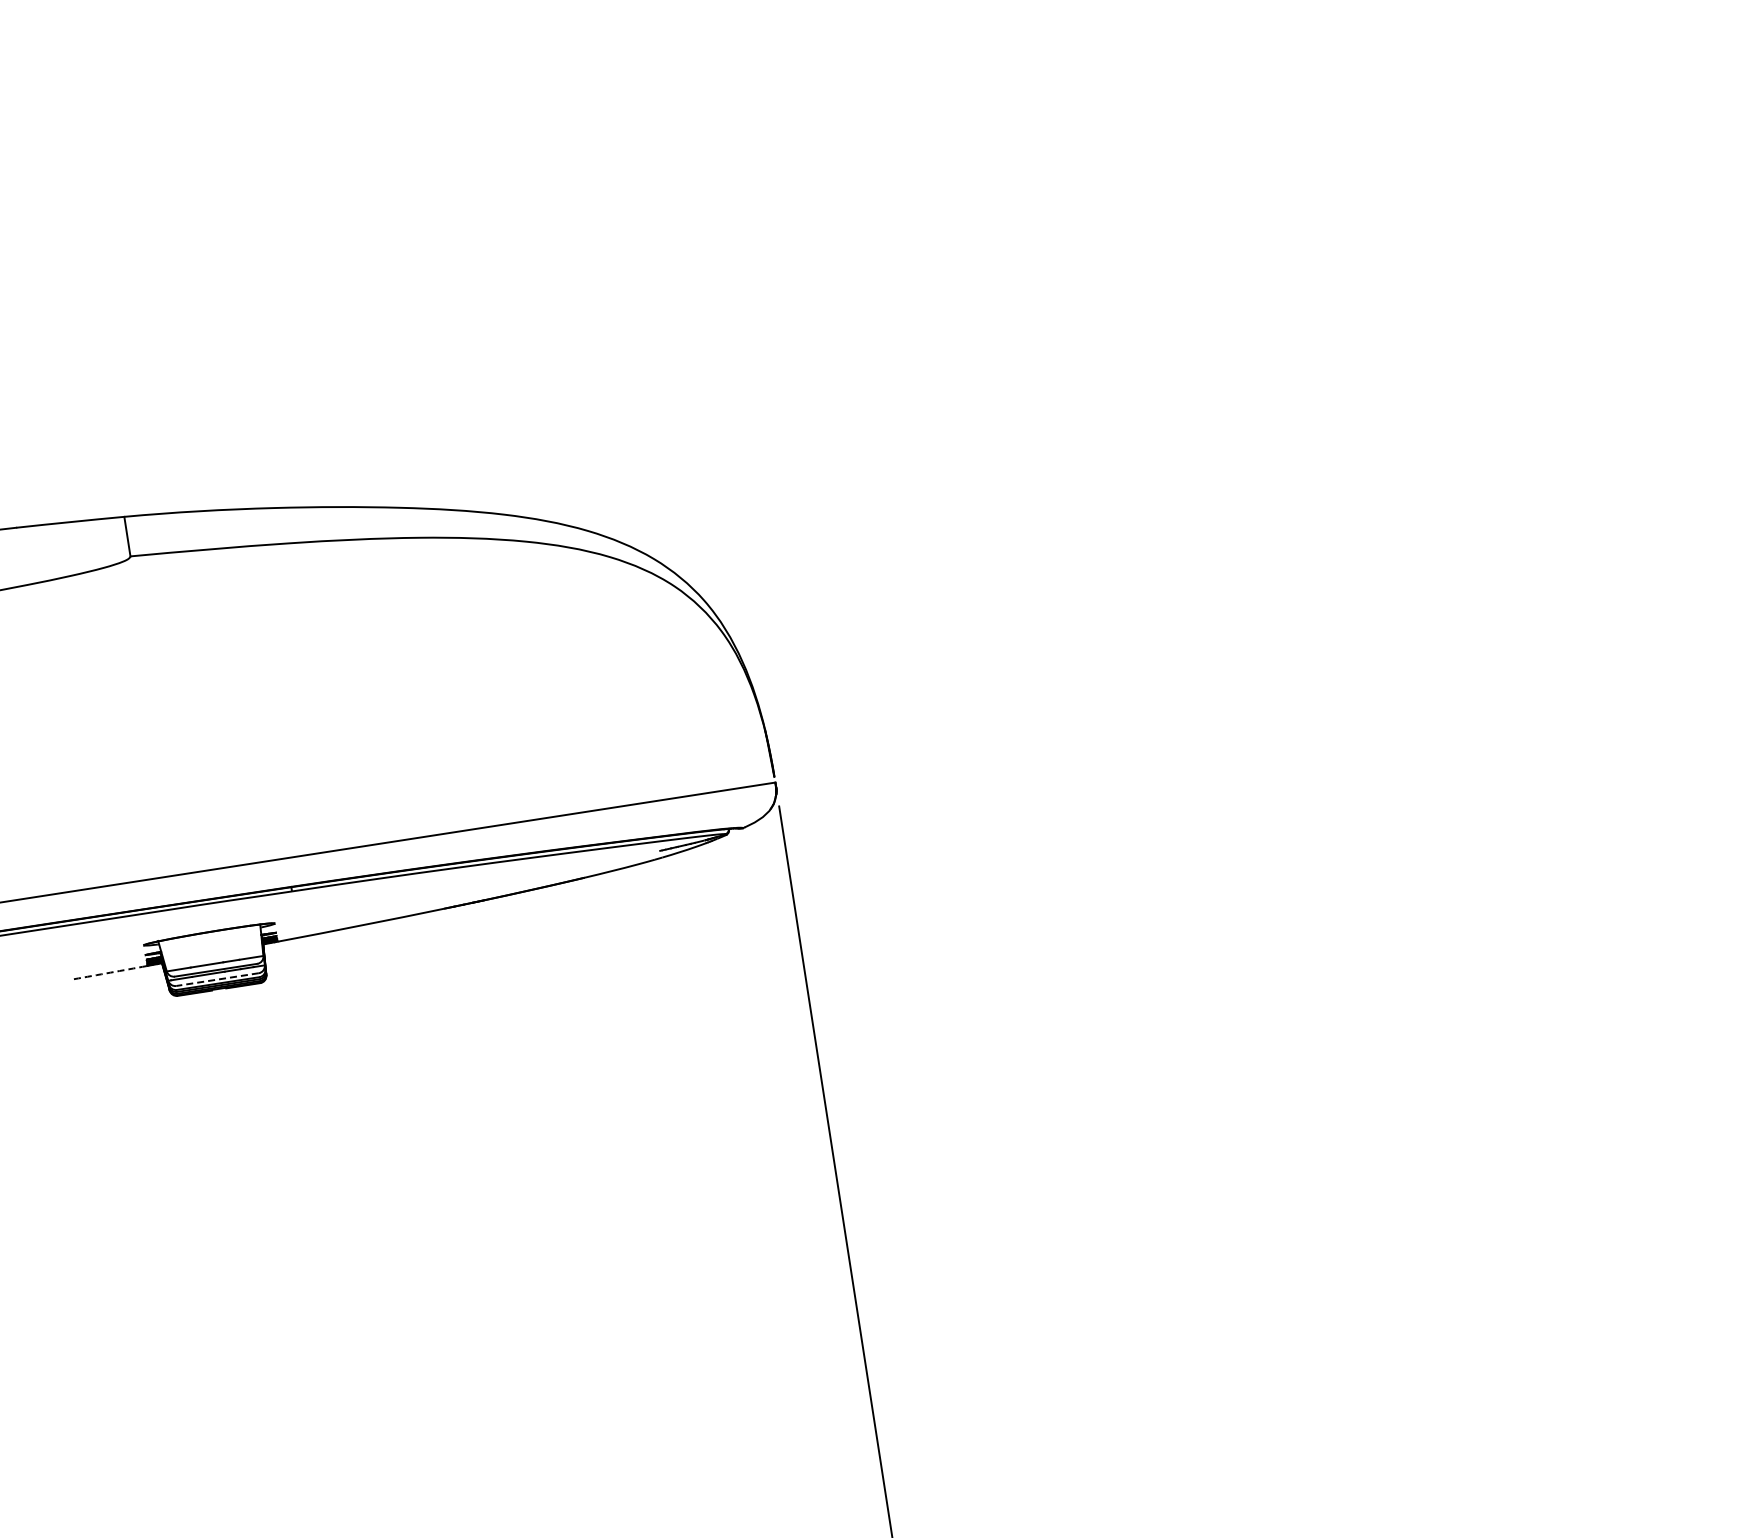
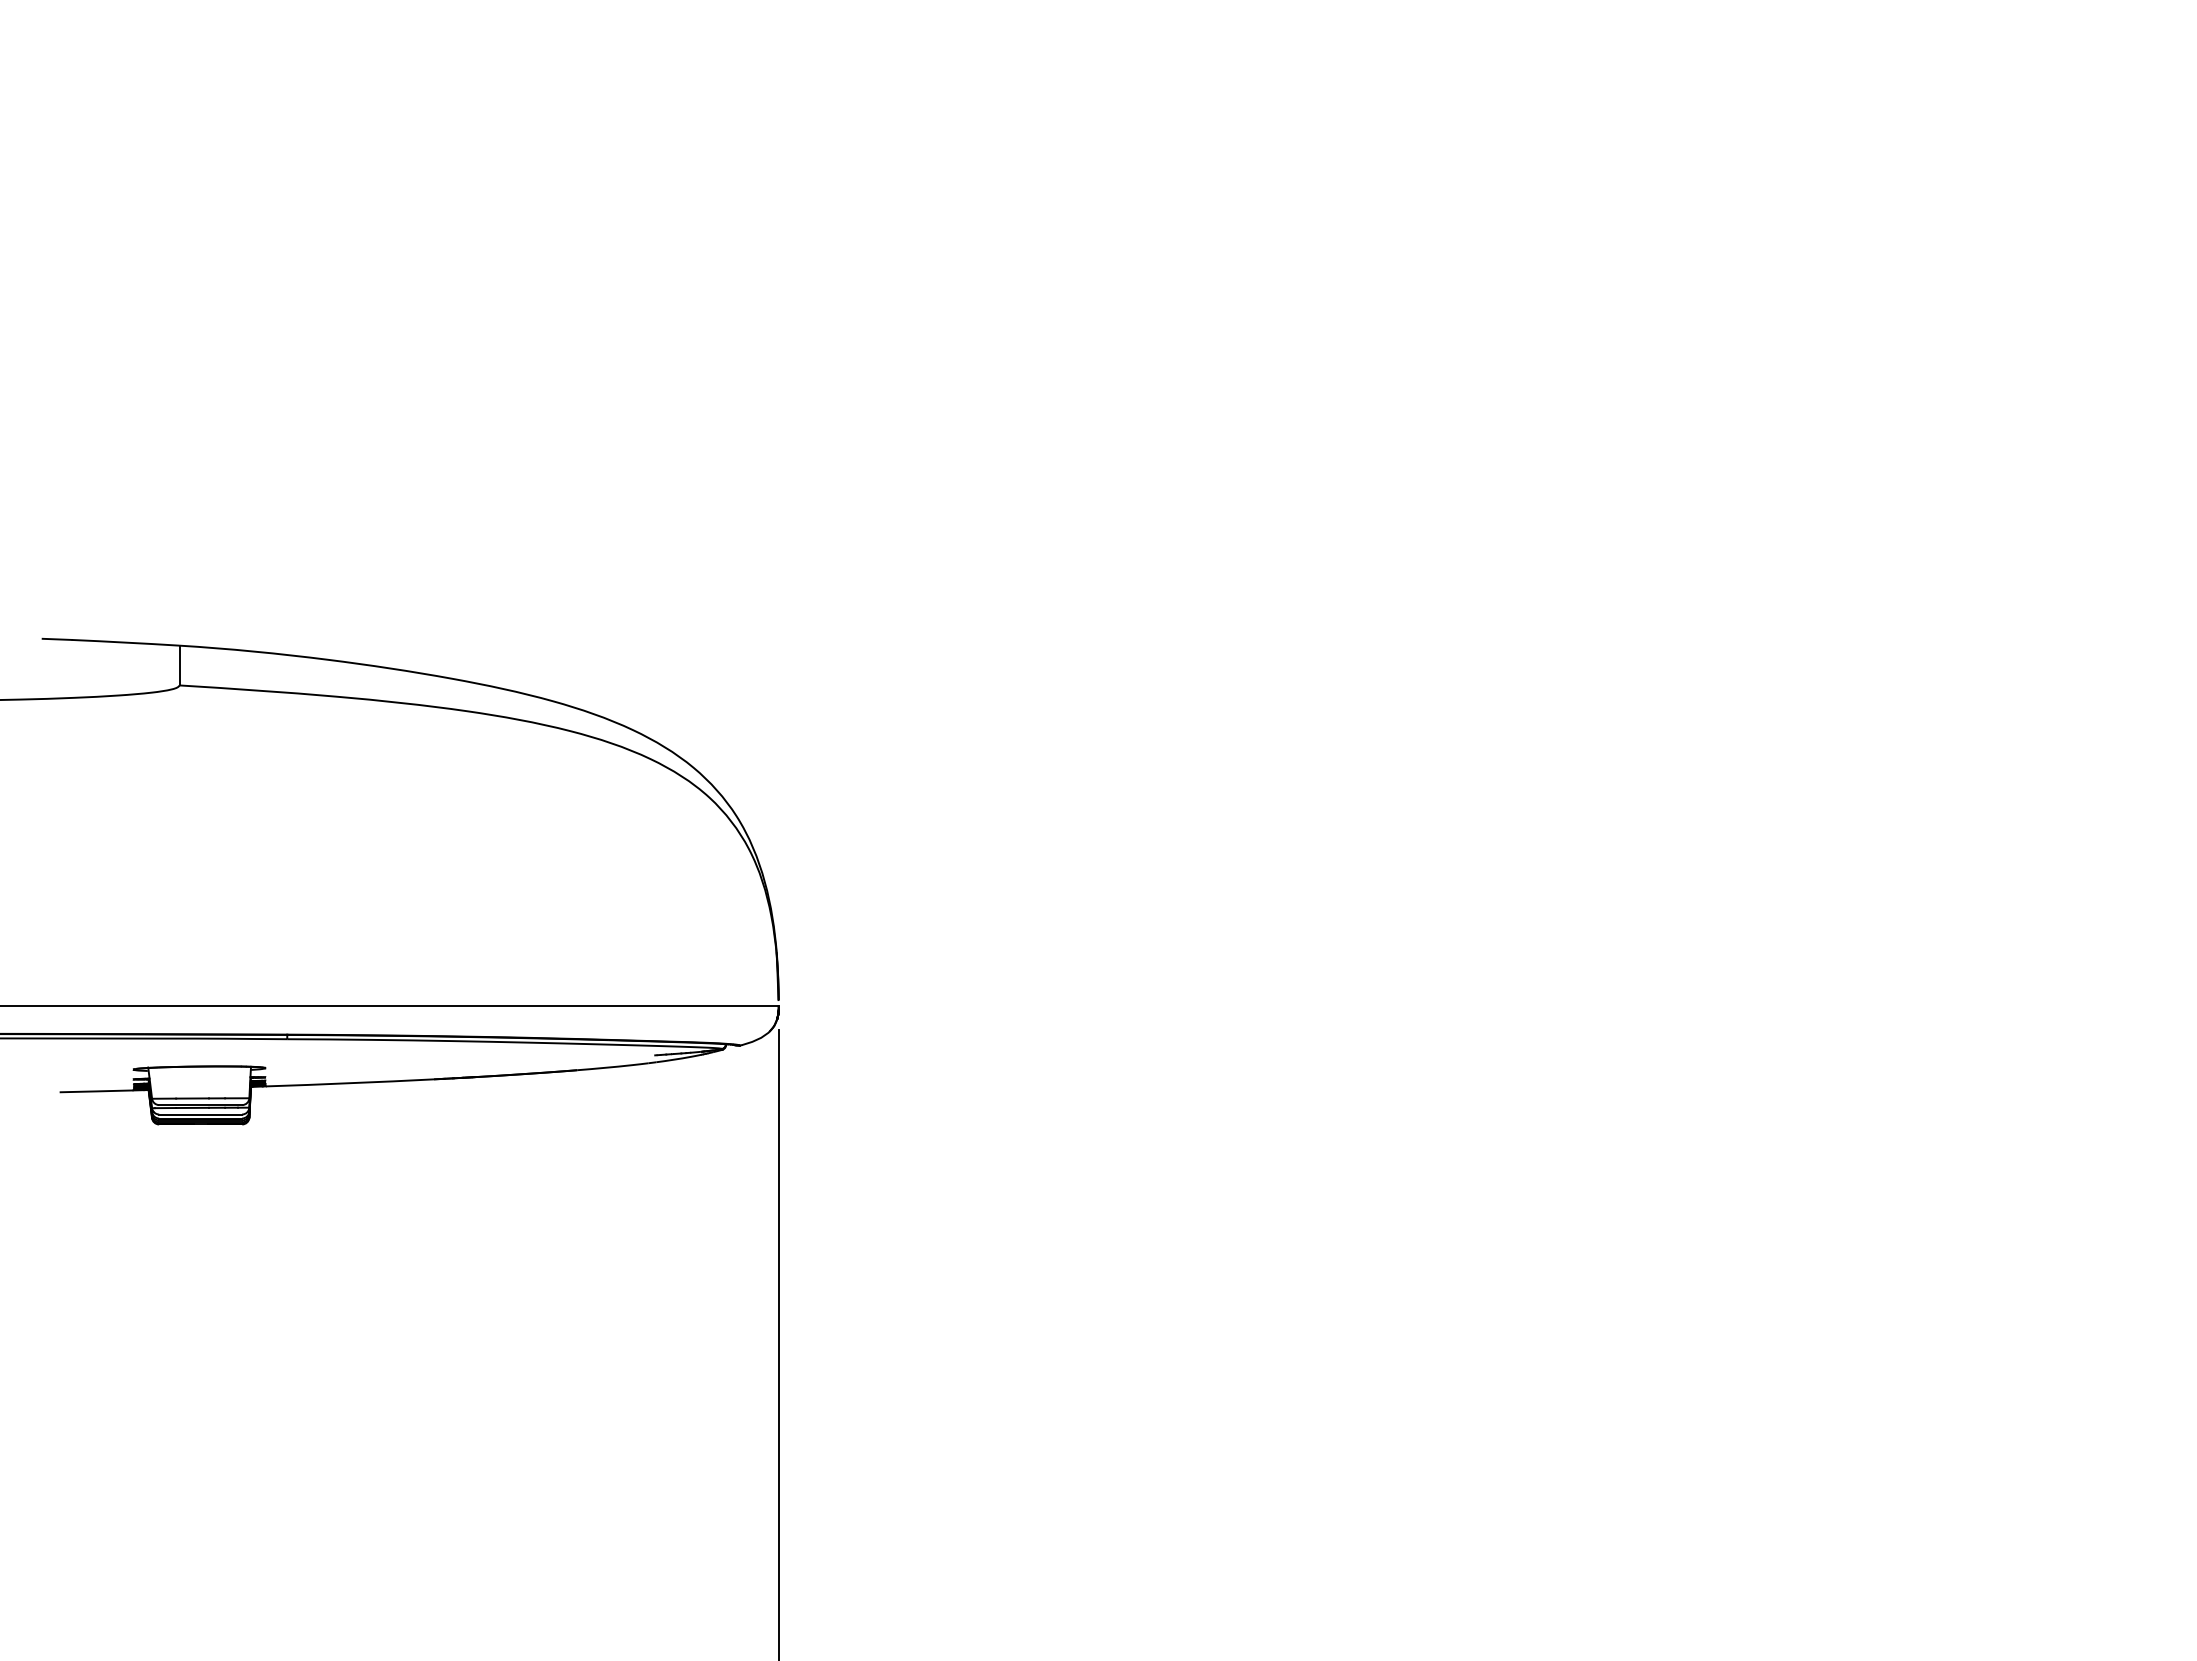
arc: (110, 972) -> (96, 1091), dashed -> solid
line: (217, 979) -> (200, 1114), dashed -> solid

